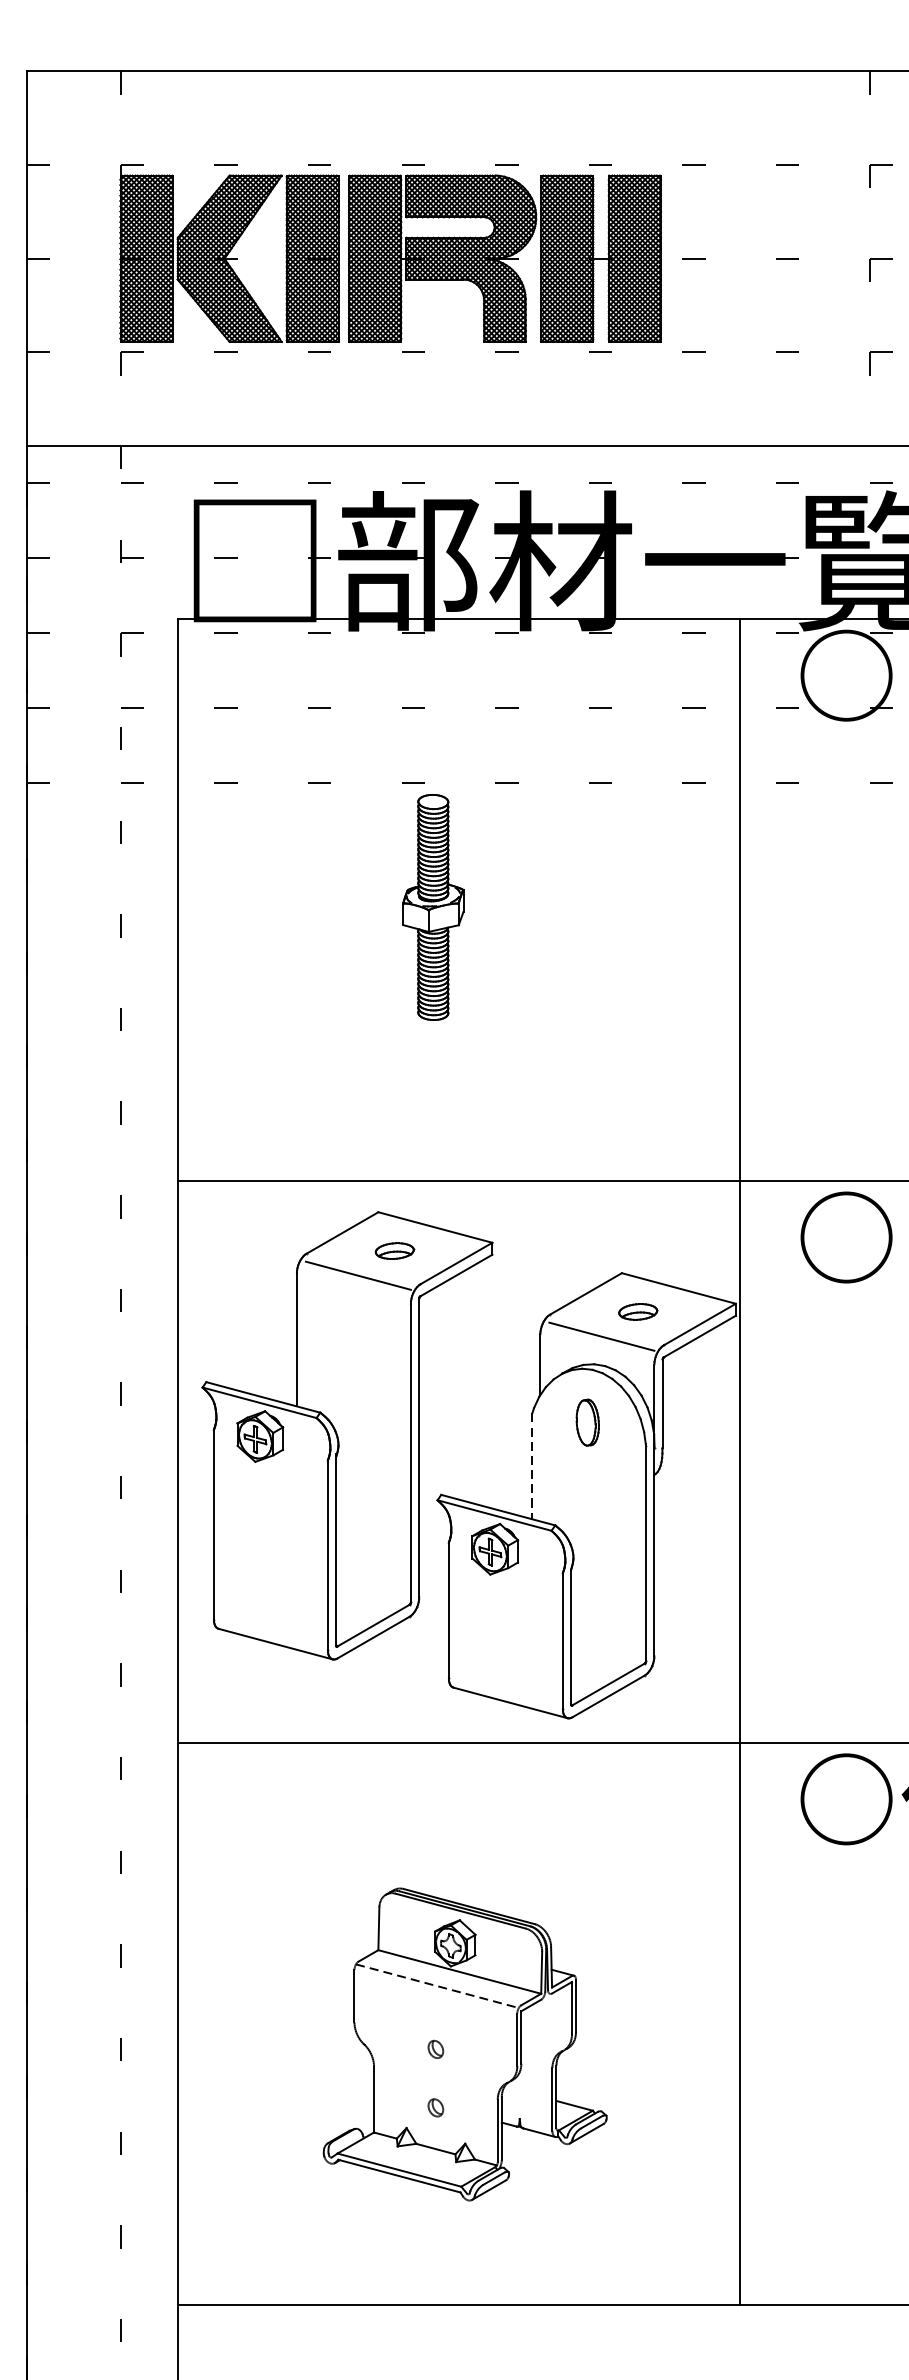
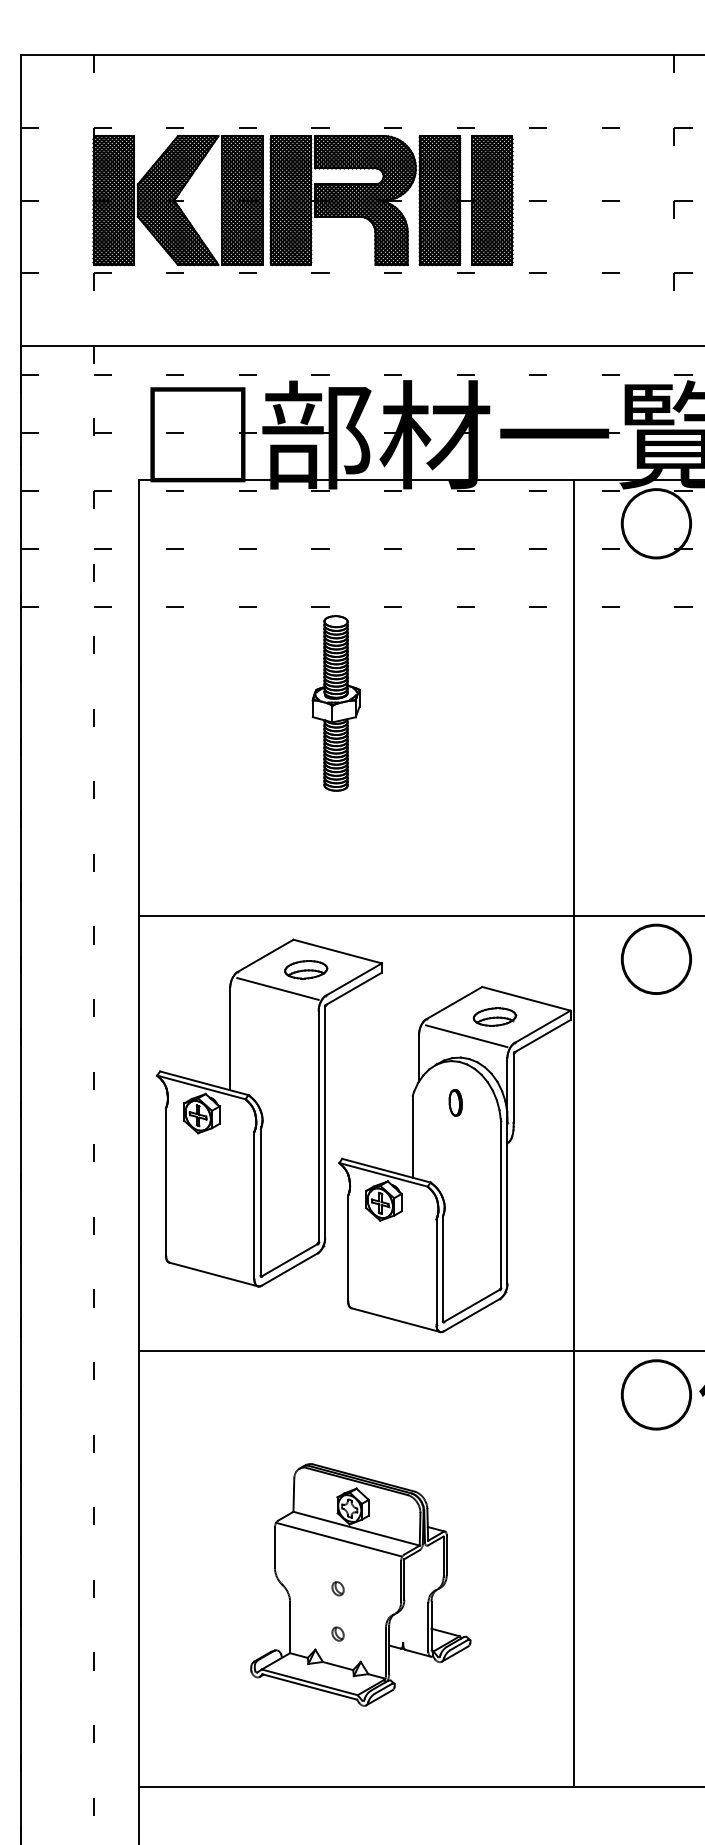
part: (395, 1250) -> (306, 969), size x1.43
part: (637, 1311) -> (494, 1016), size x1.43
part: (587, 1422) -> (455, 1102), size x0.71
line: (531, 1467) -> (412, 1137), dashed -> solid
line: (436, 1985) -> (338, 1539), dashed -> solid

